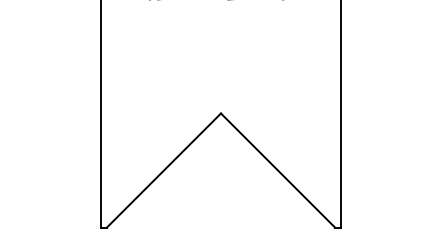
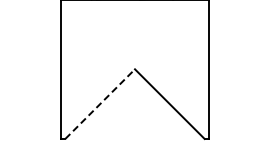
line: (164, 169) -> (100, 103), solid -> dashed

